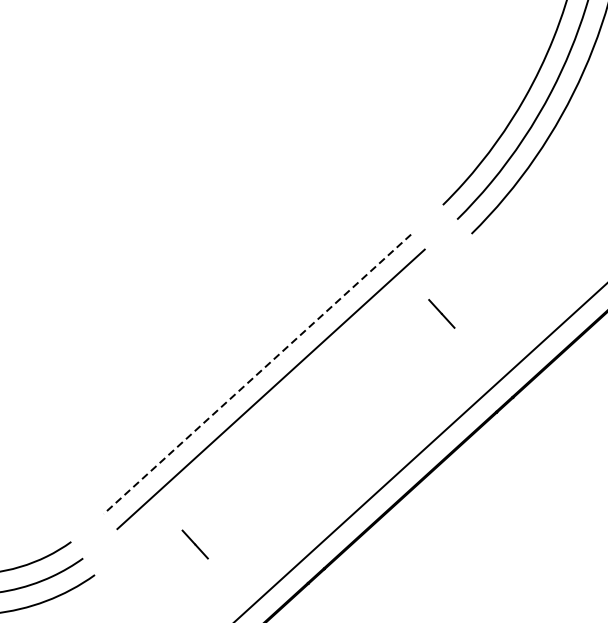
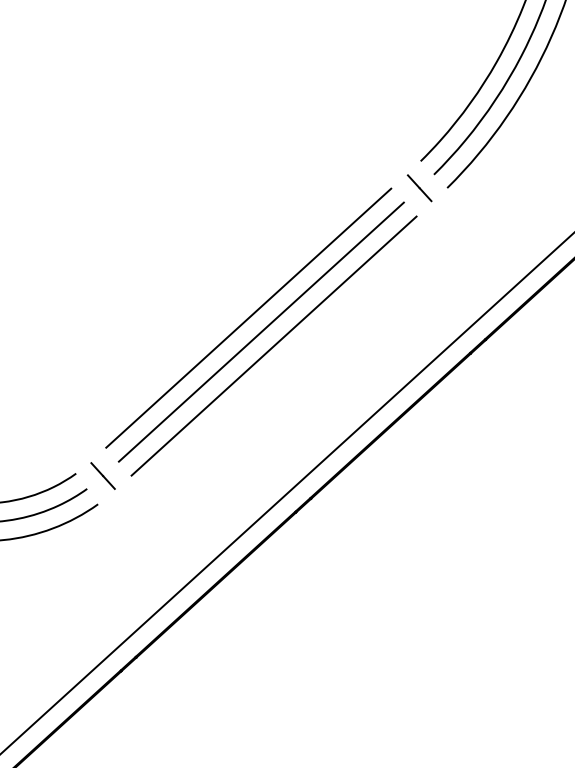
line: (441, 314) -> (419, 188), moved
line: (257, 374) -> (248, 318), dashed -> solid
line: (284, 403) -> (273, 345), added
line: (194, 543) -> (102, 475), moved

